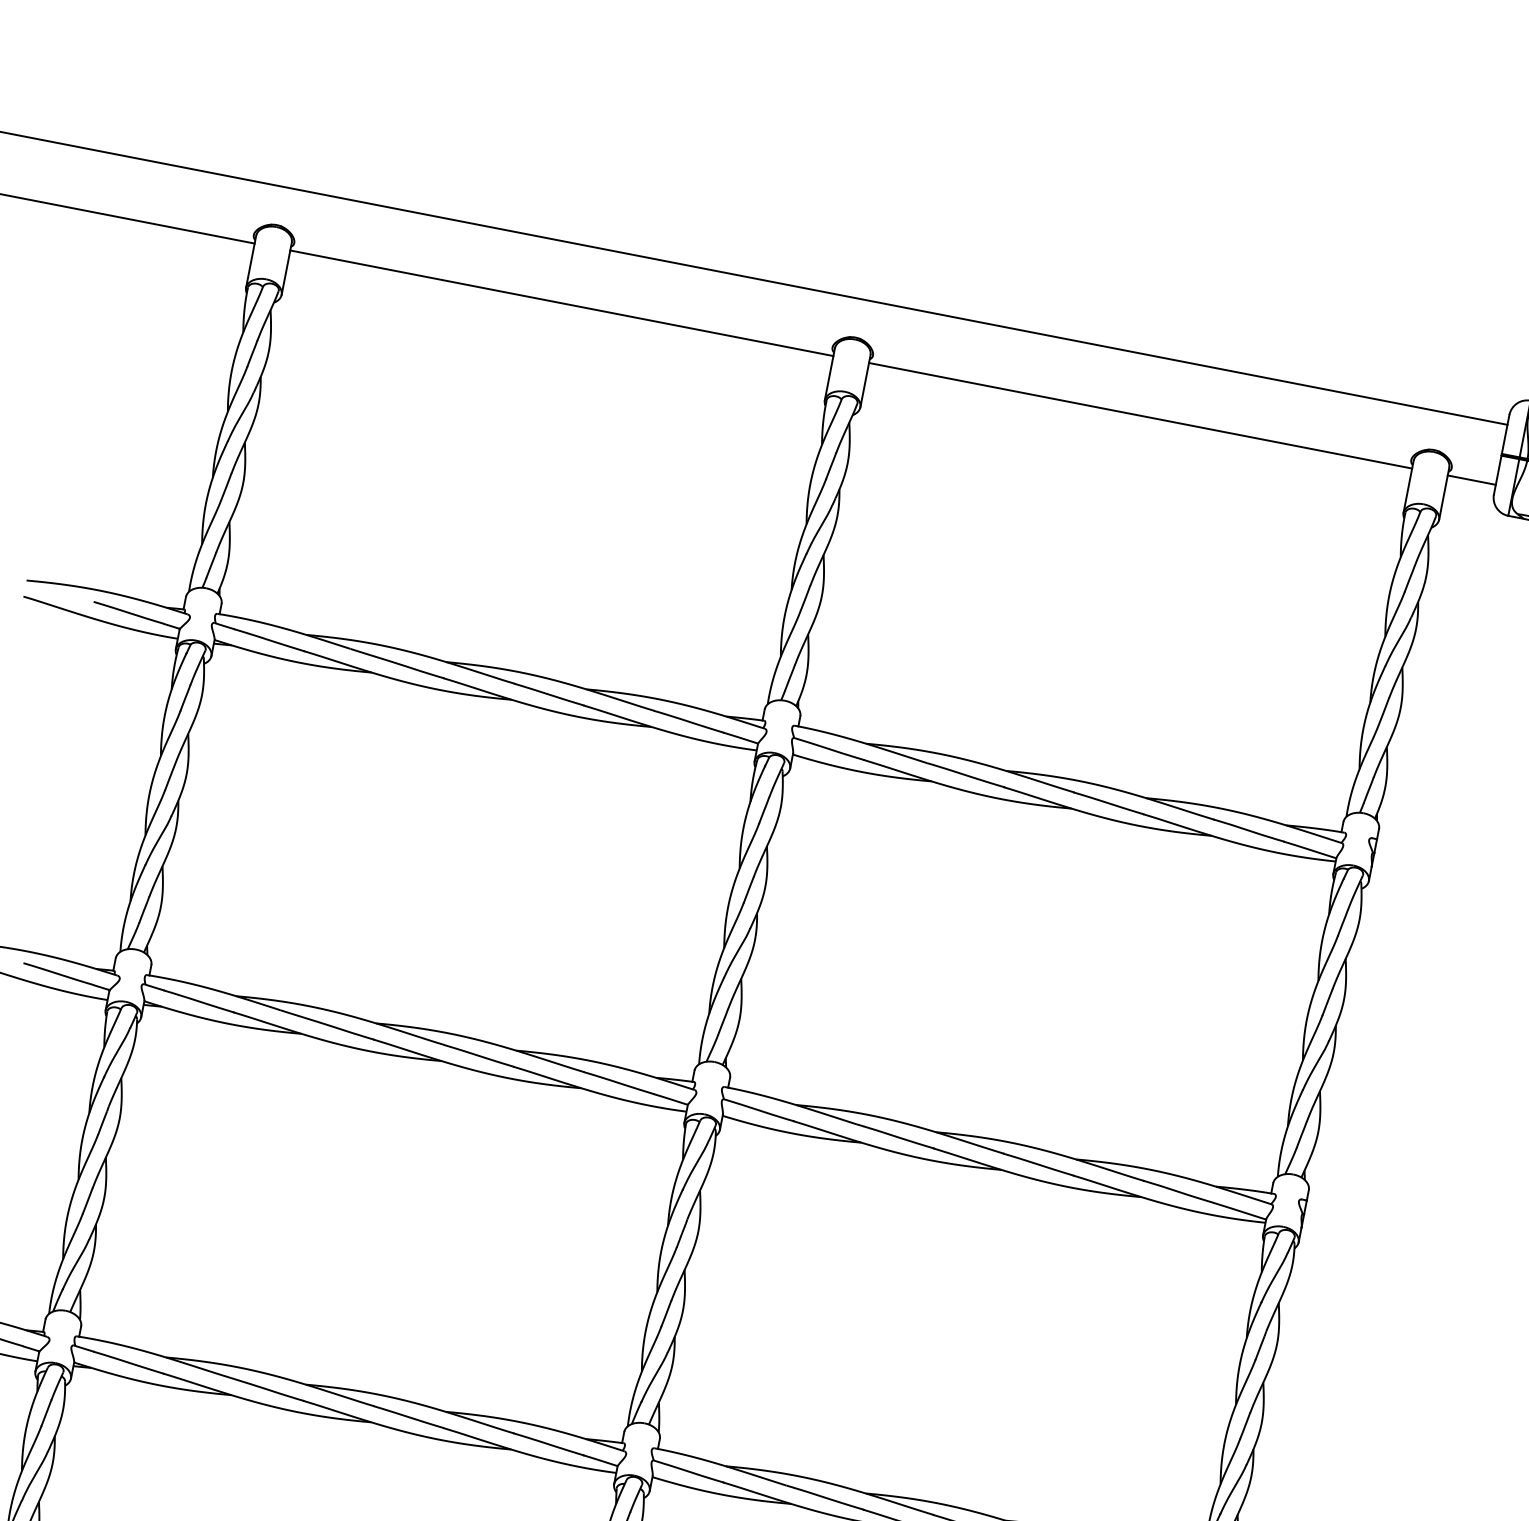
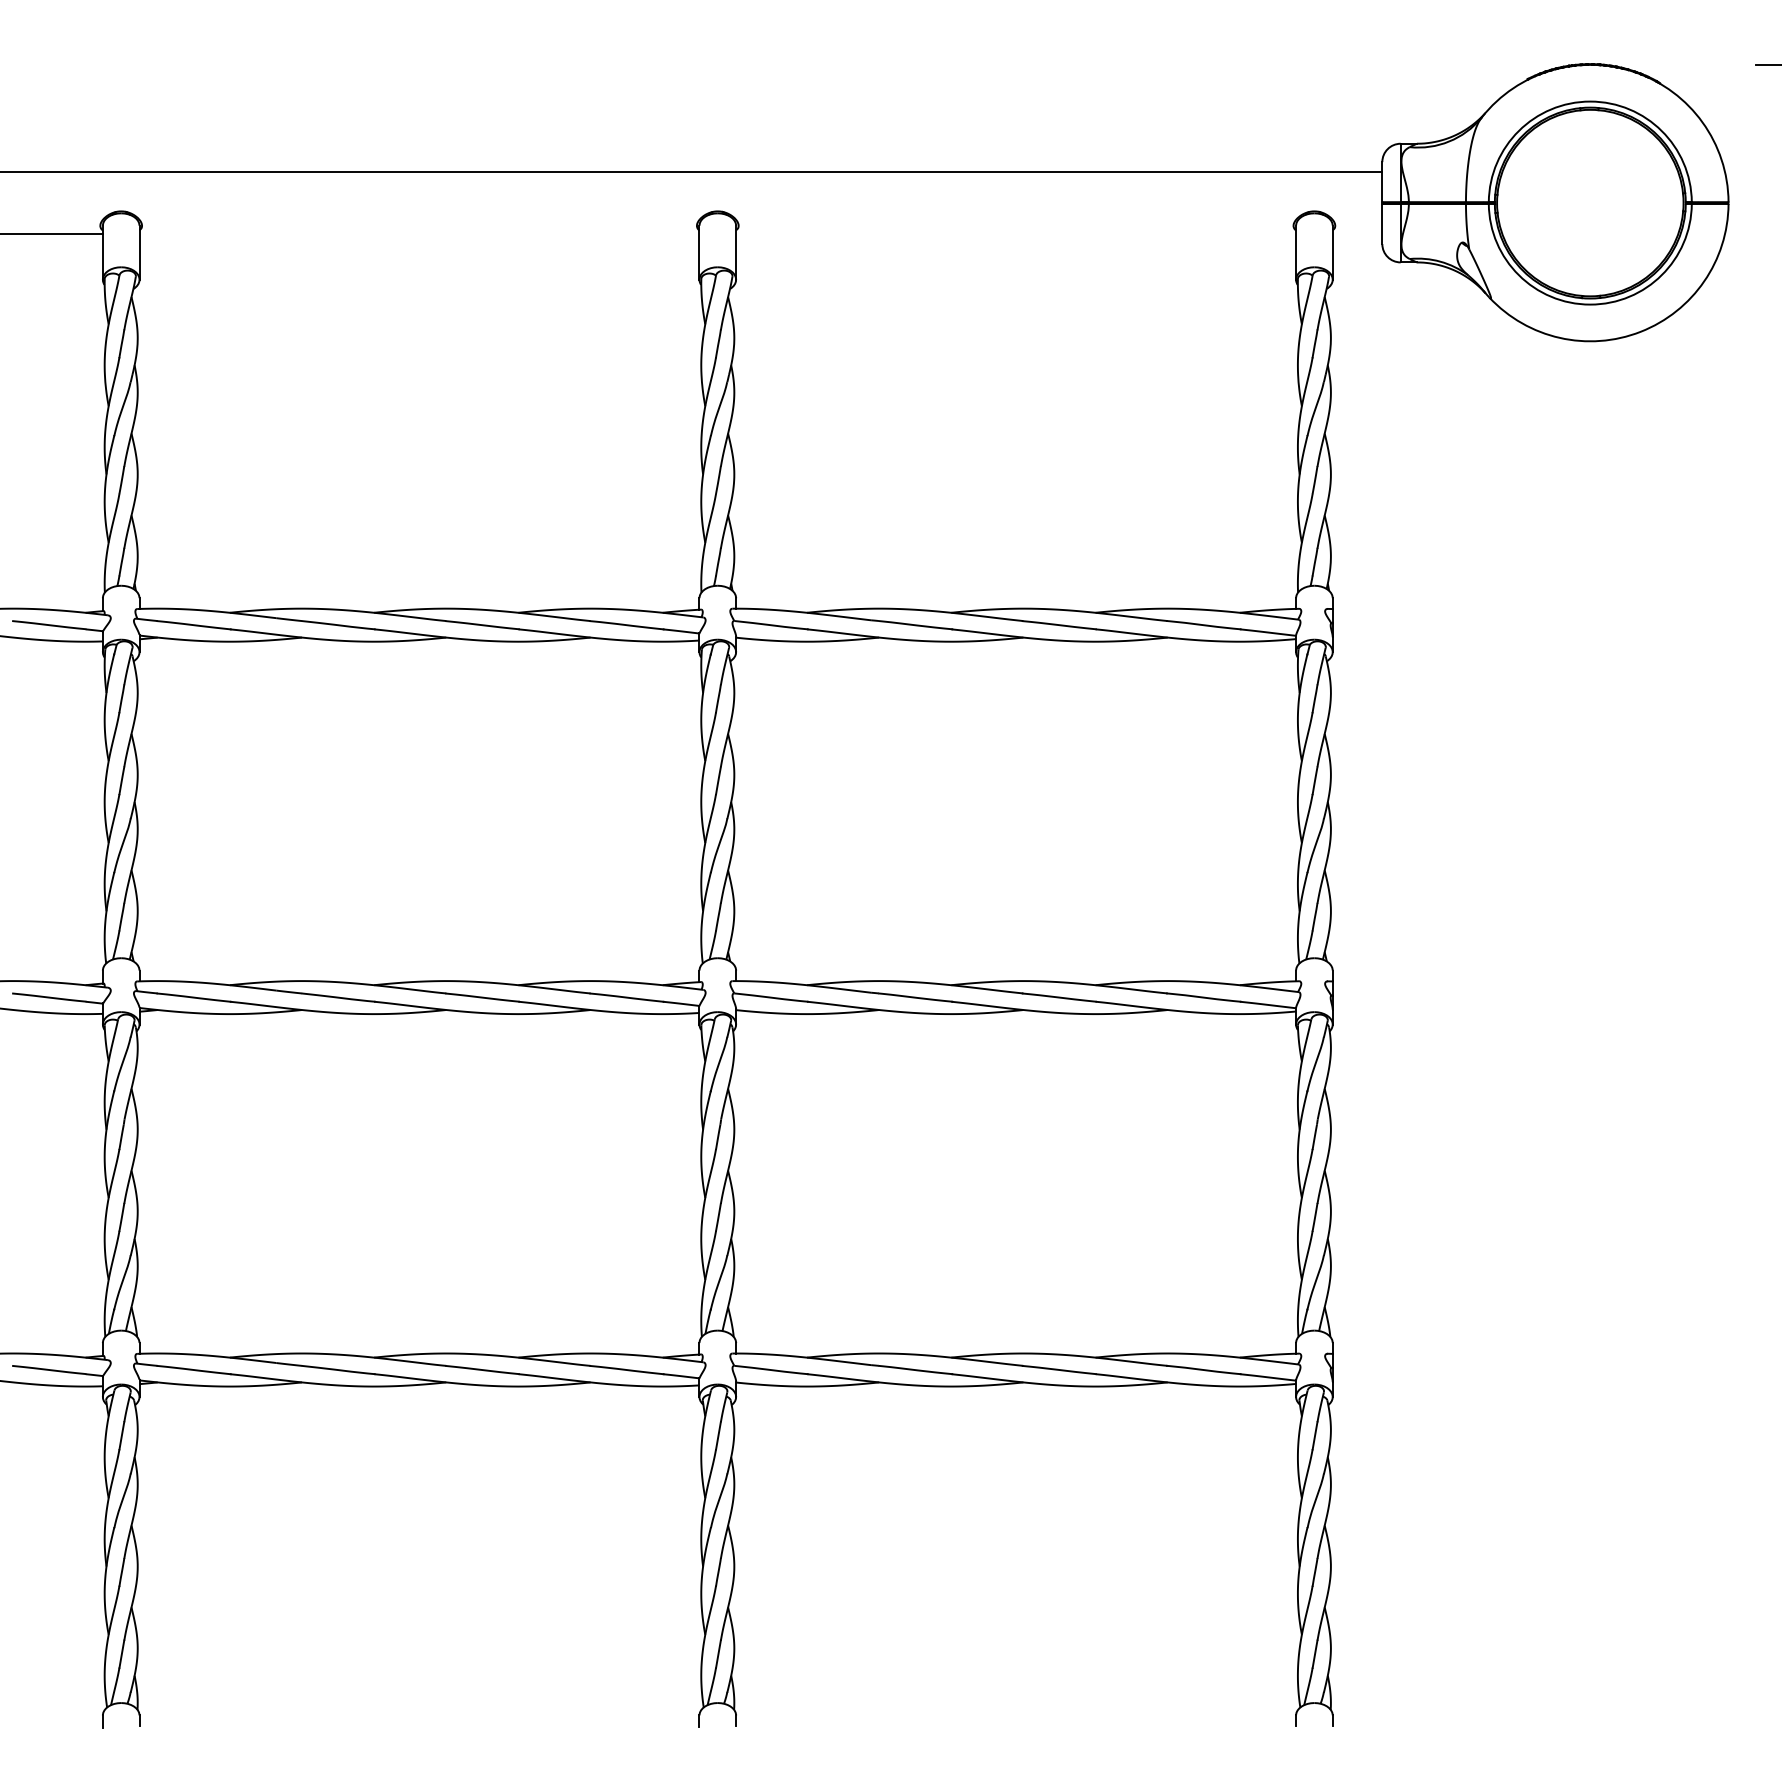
line: (561, 303) -> (419, 234), removed
line: (1140, 416) -> (1016, 234), removed
line: (1471, 480) -> (1357, 234), removed

